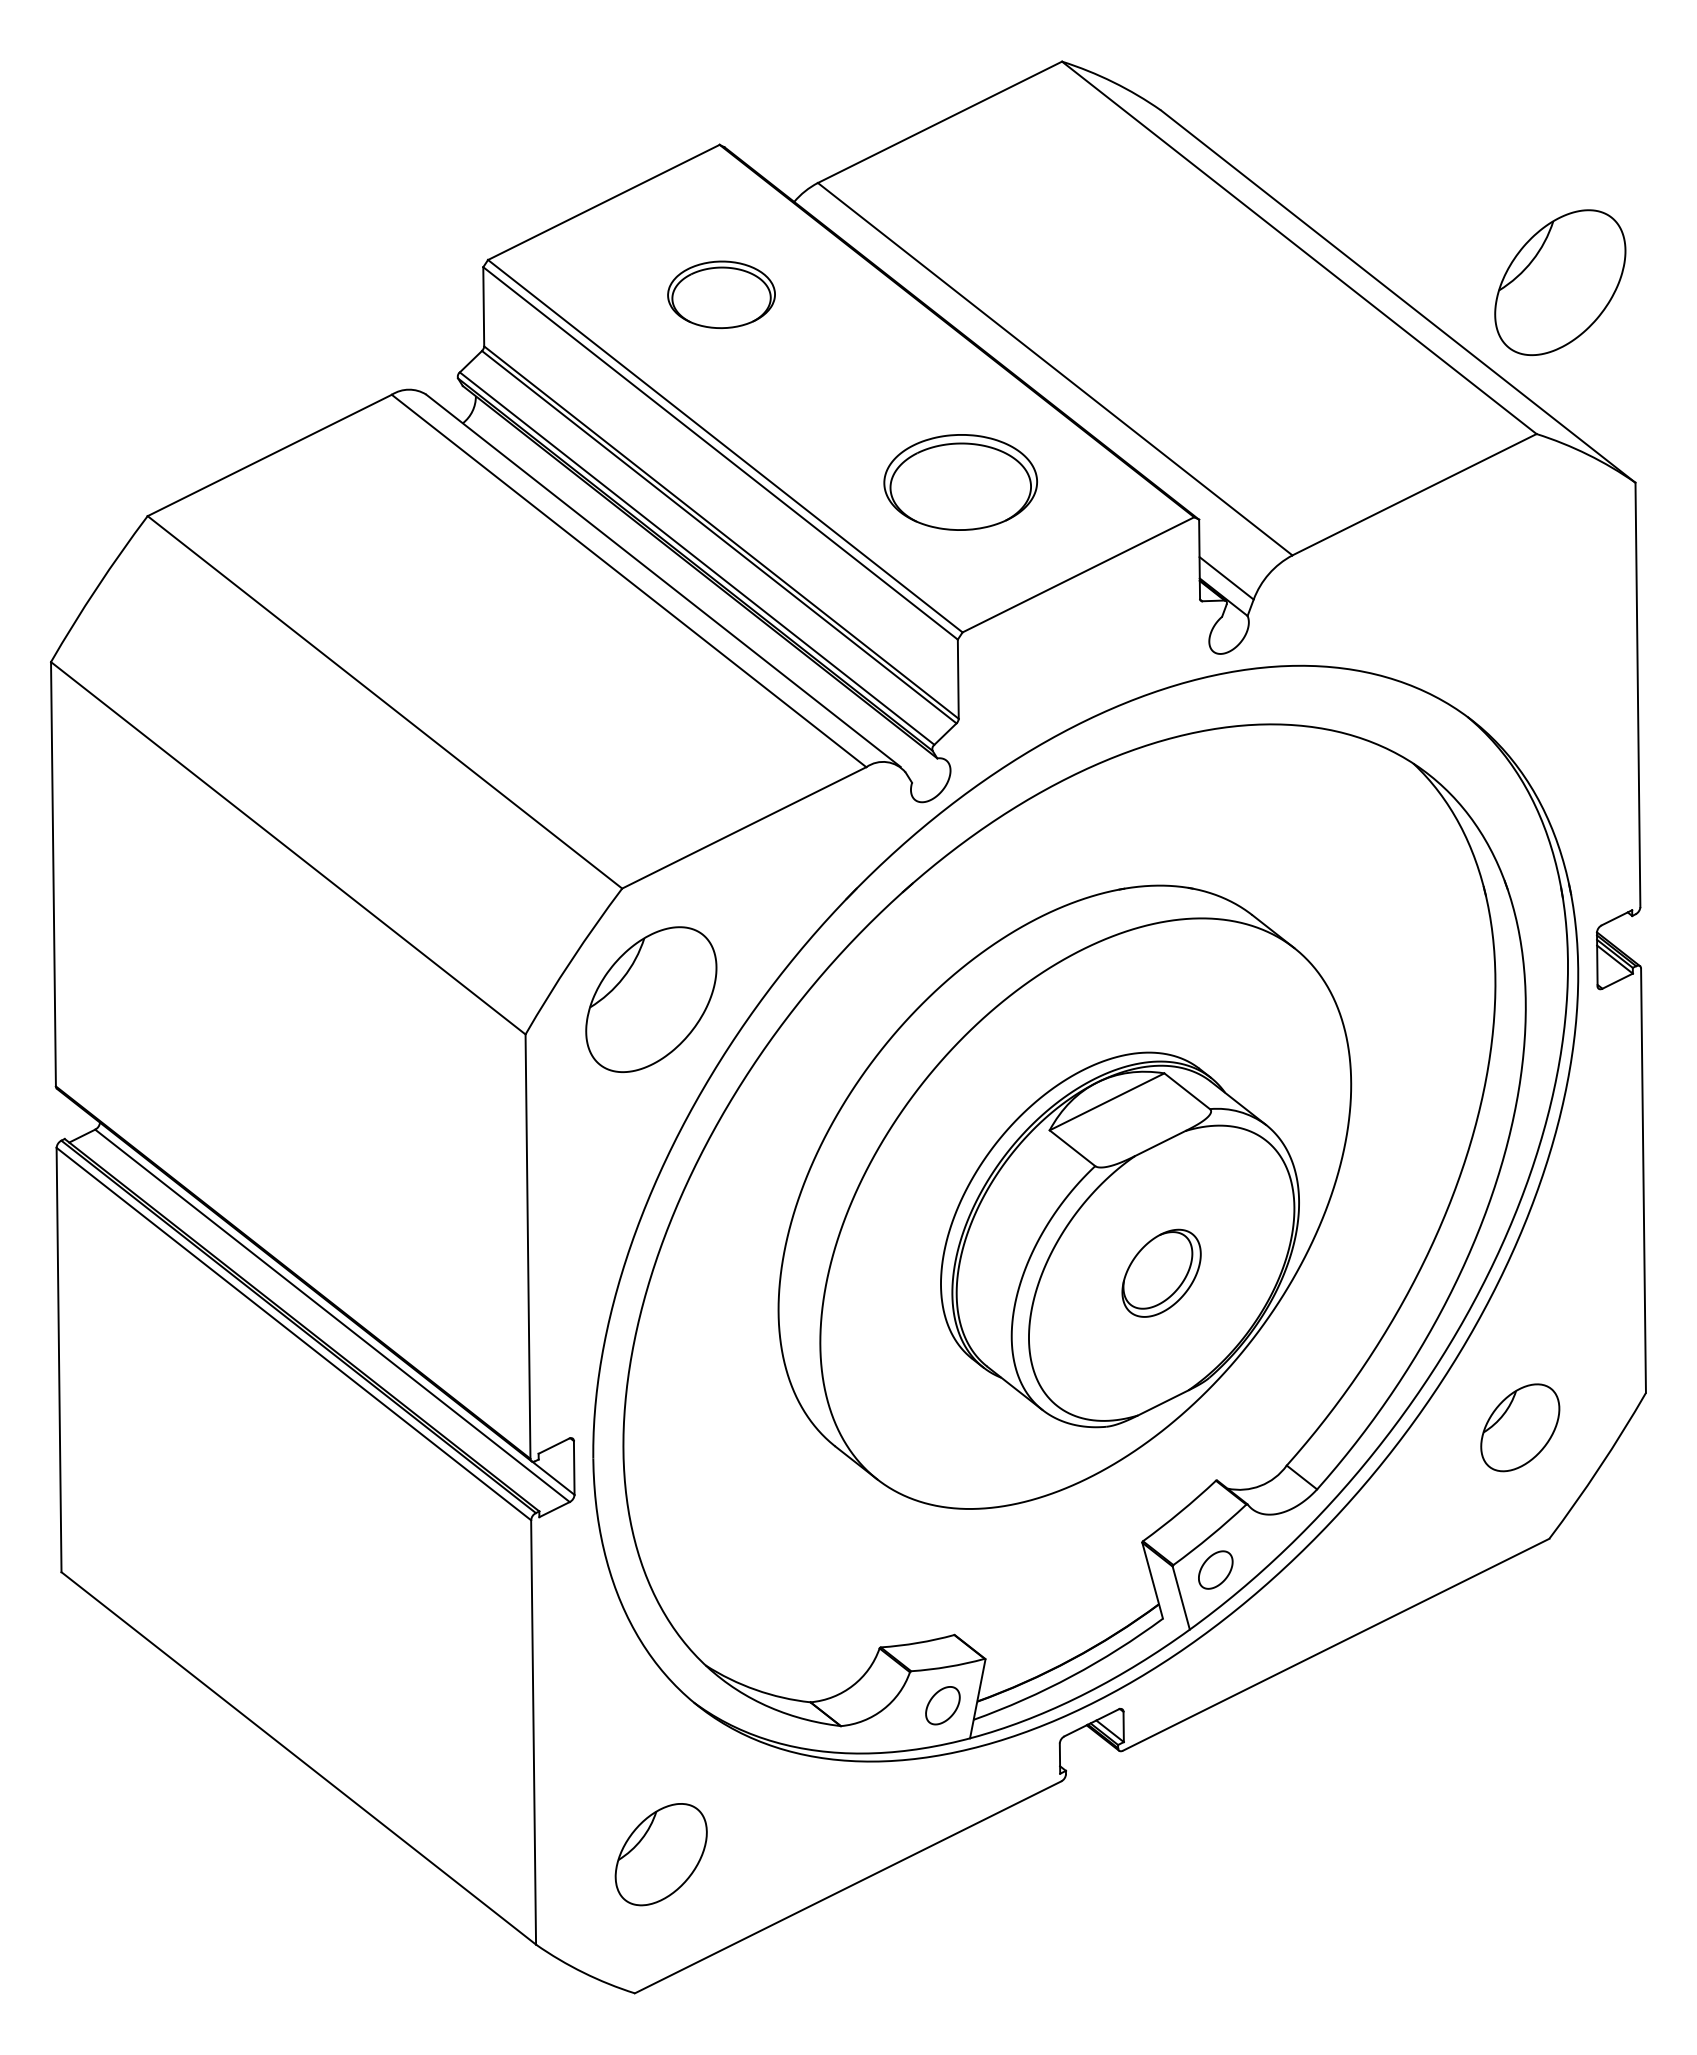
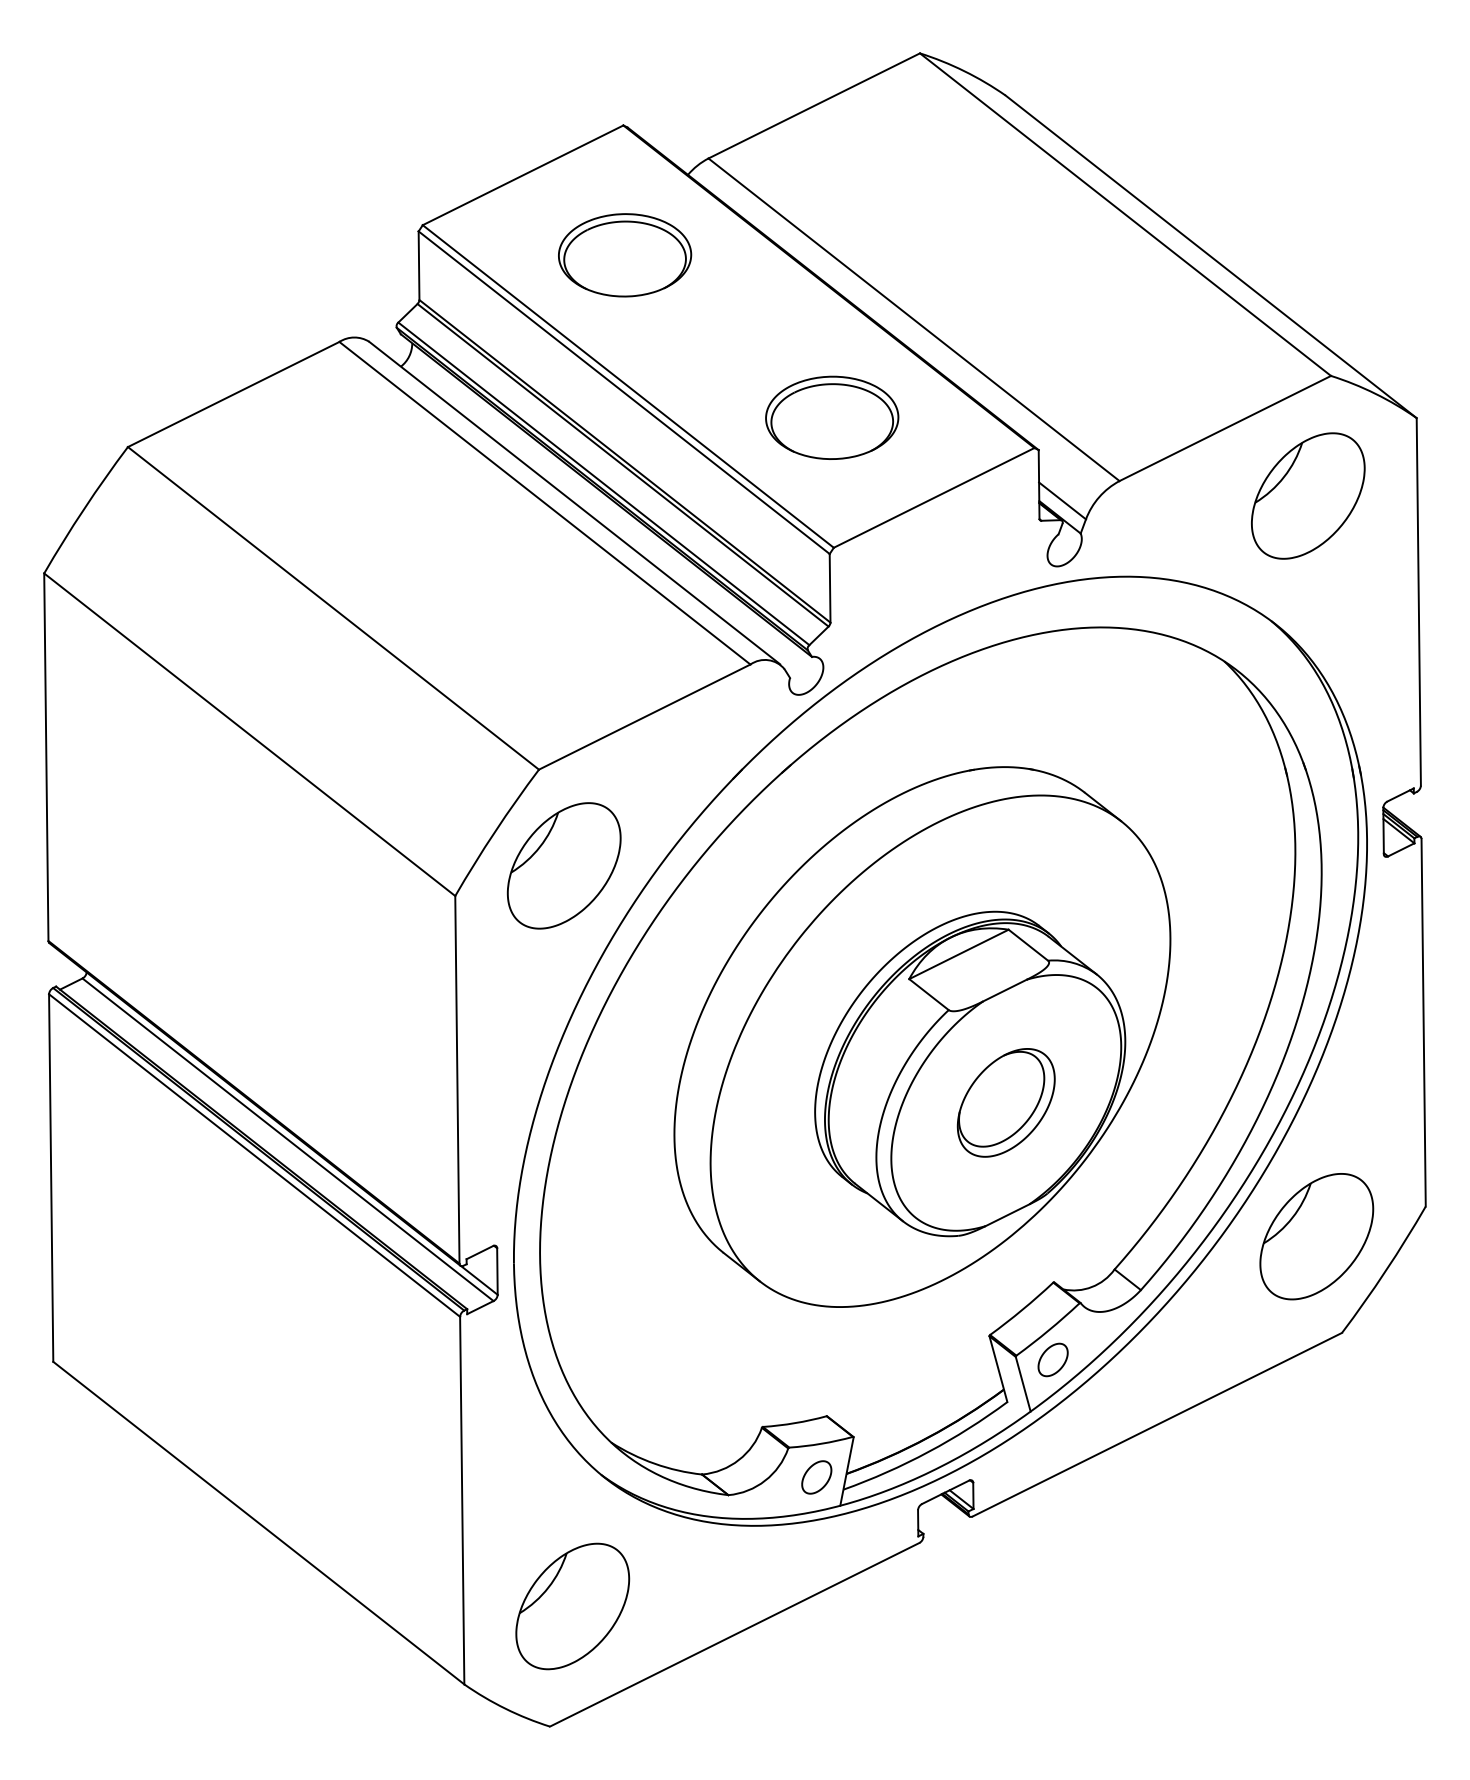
part: (1560, 282) -> (1308, 495), moved
part: (721, 294) -> (624, 255), size x1.43
part: (1161, 1273) -> (1006, 1103), size x1.43
part: (1520, 1427) -> (1317, 1236), size x1.67
part: (661, 1854) -> (573, 1606), size x1.43

